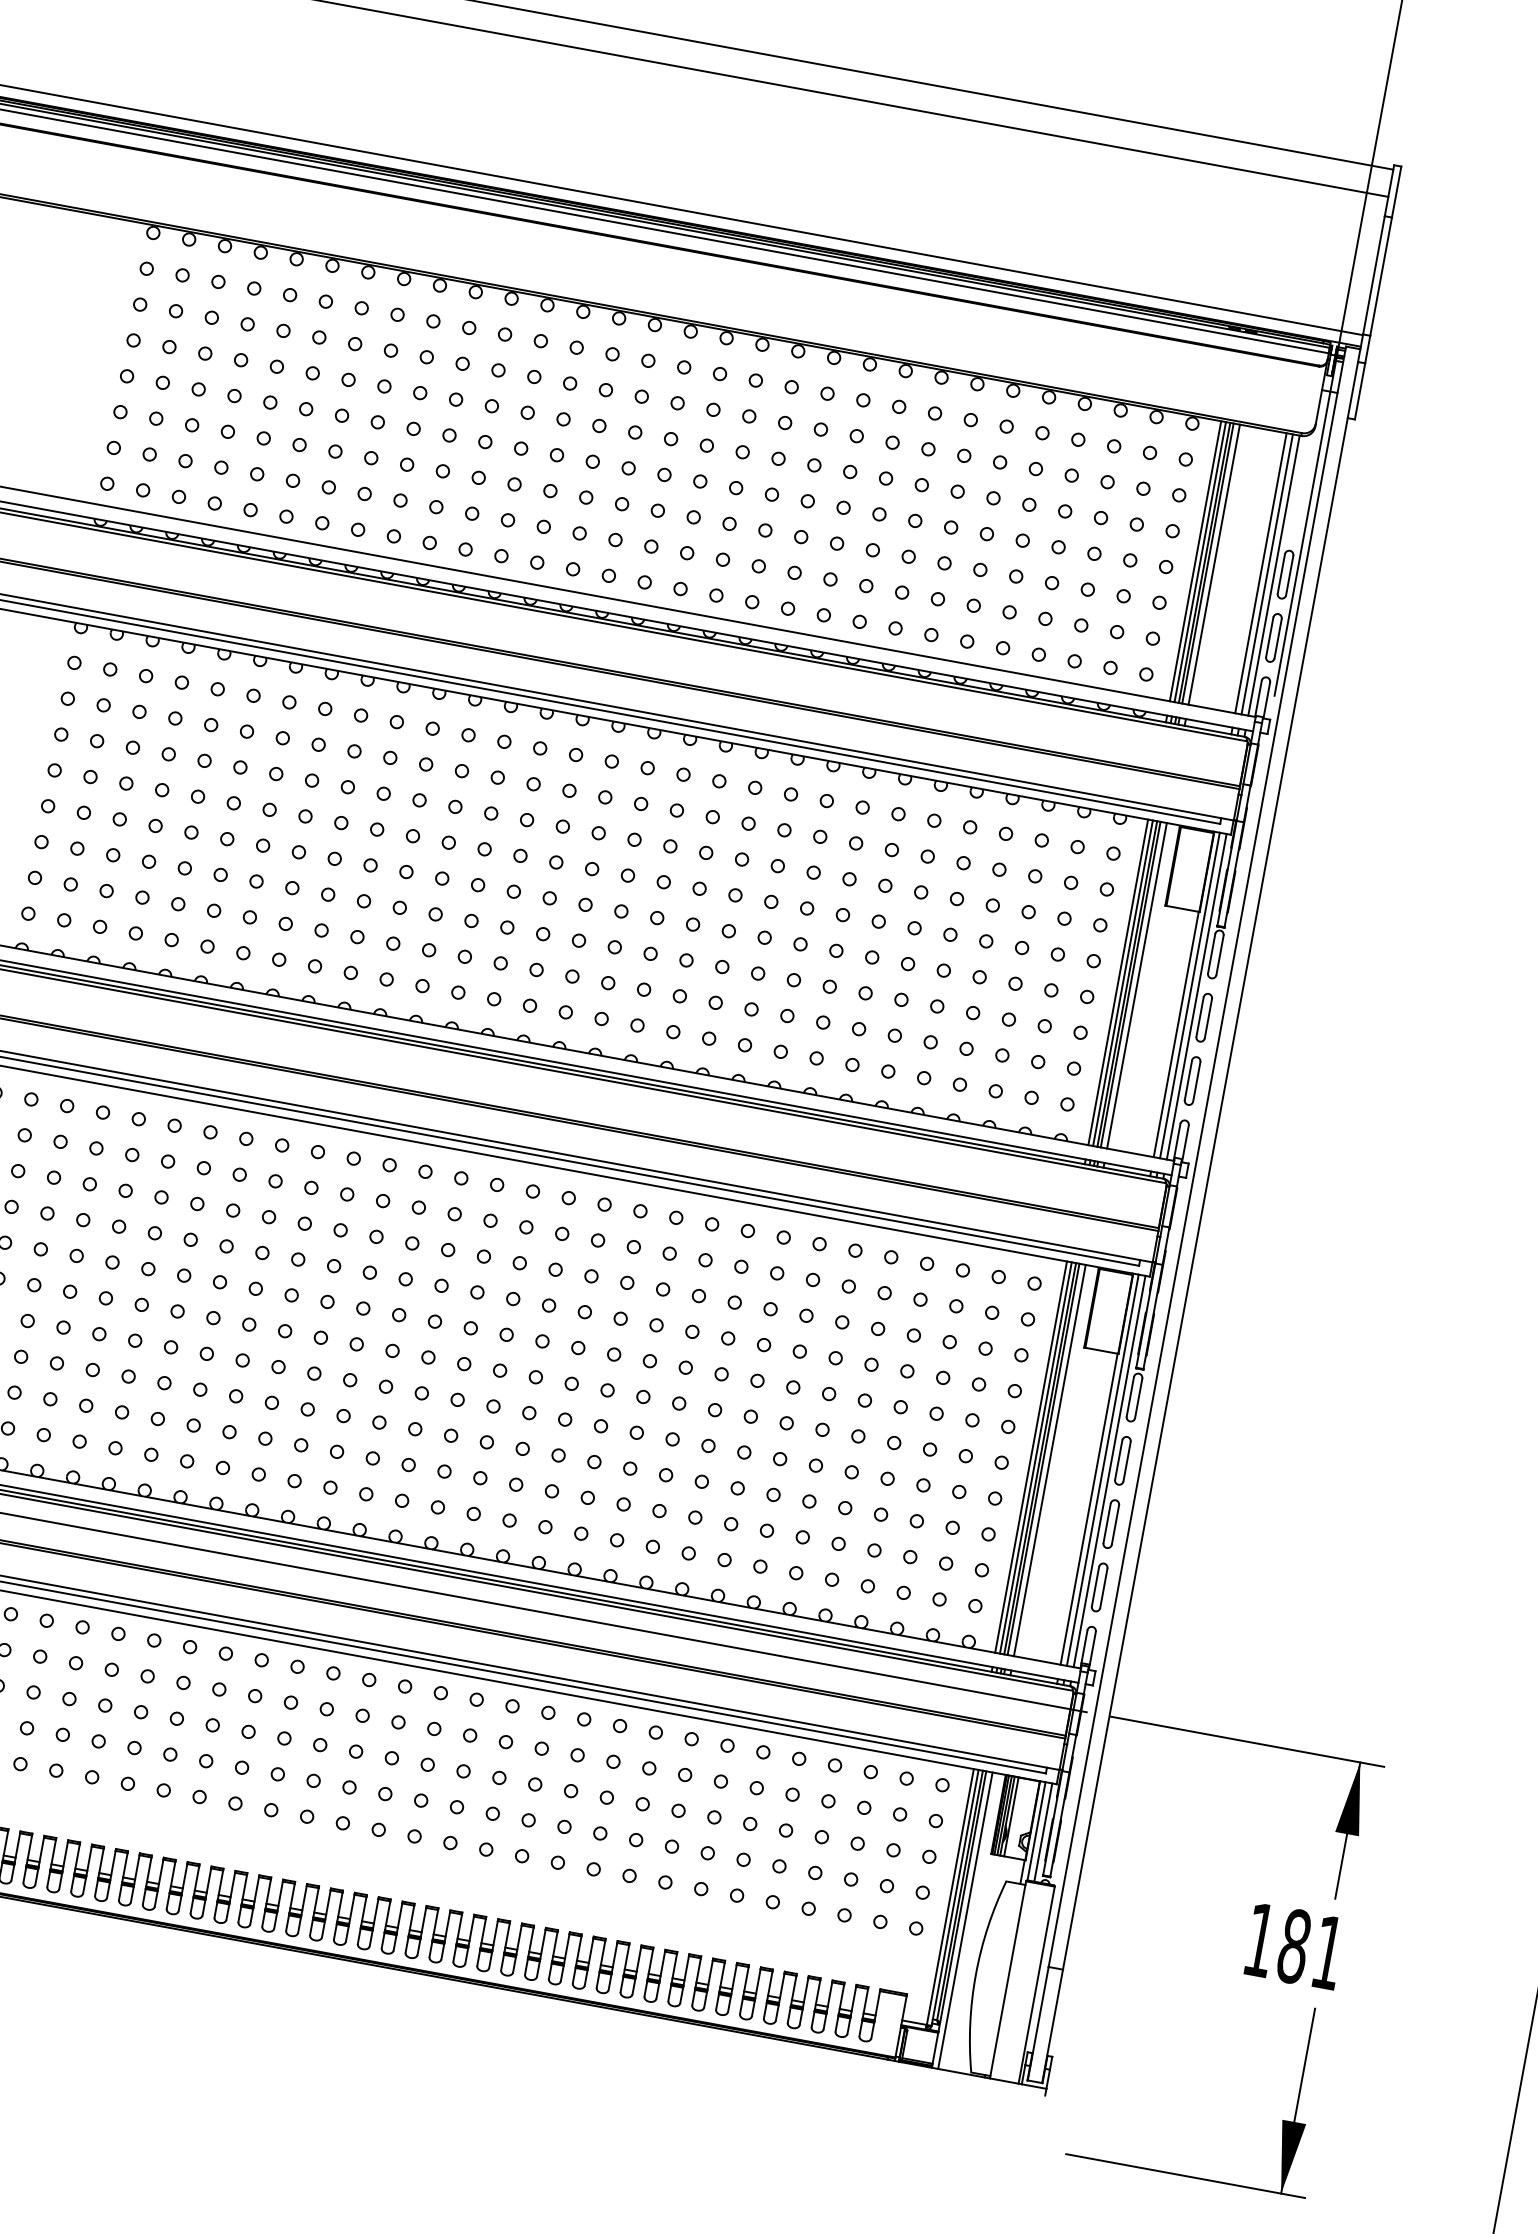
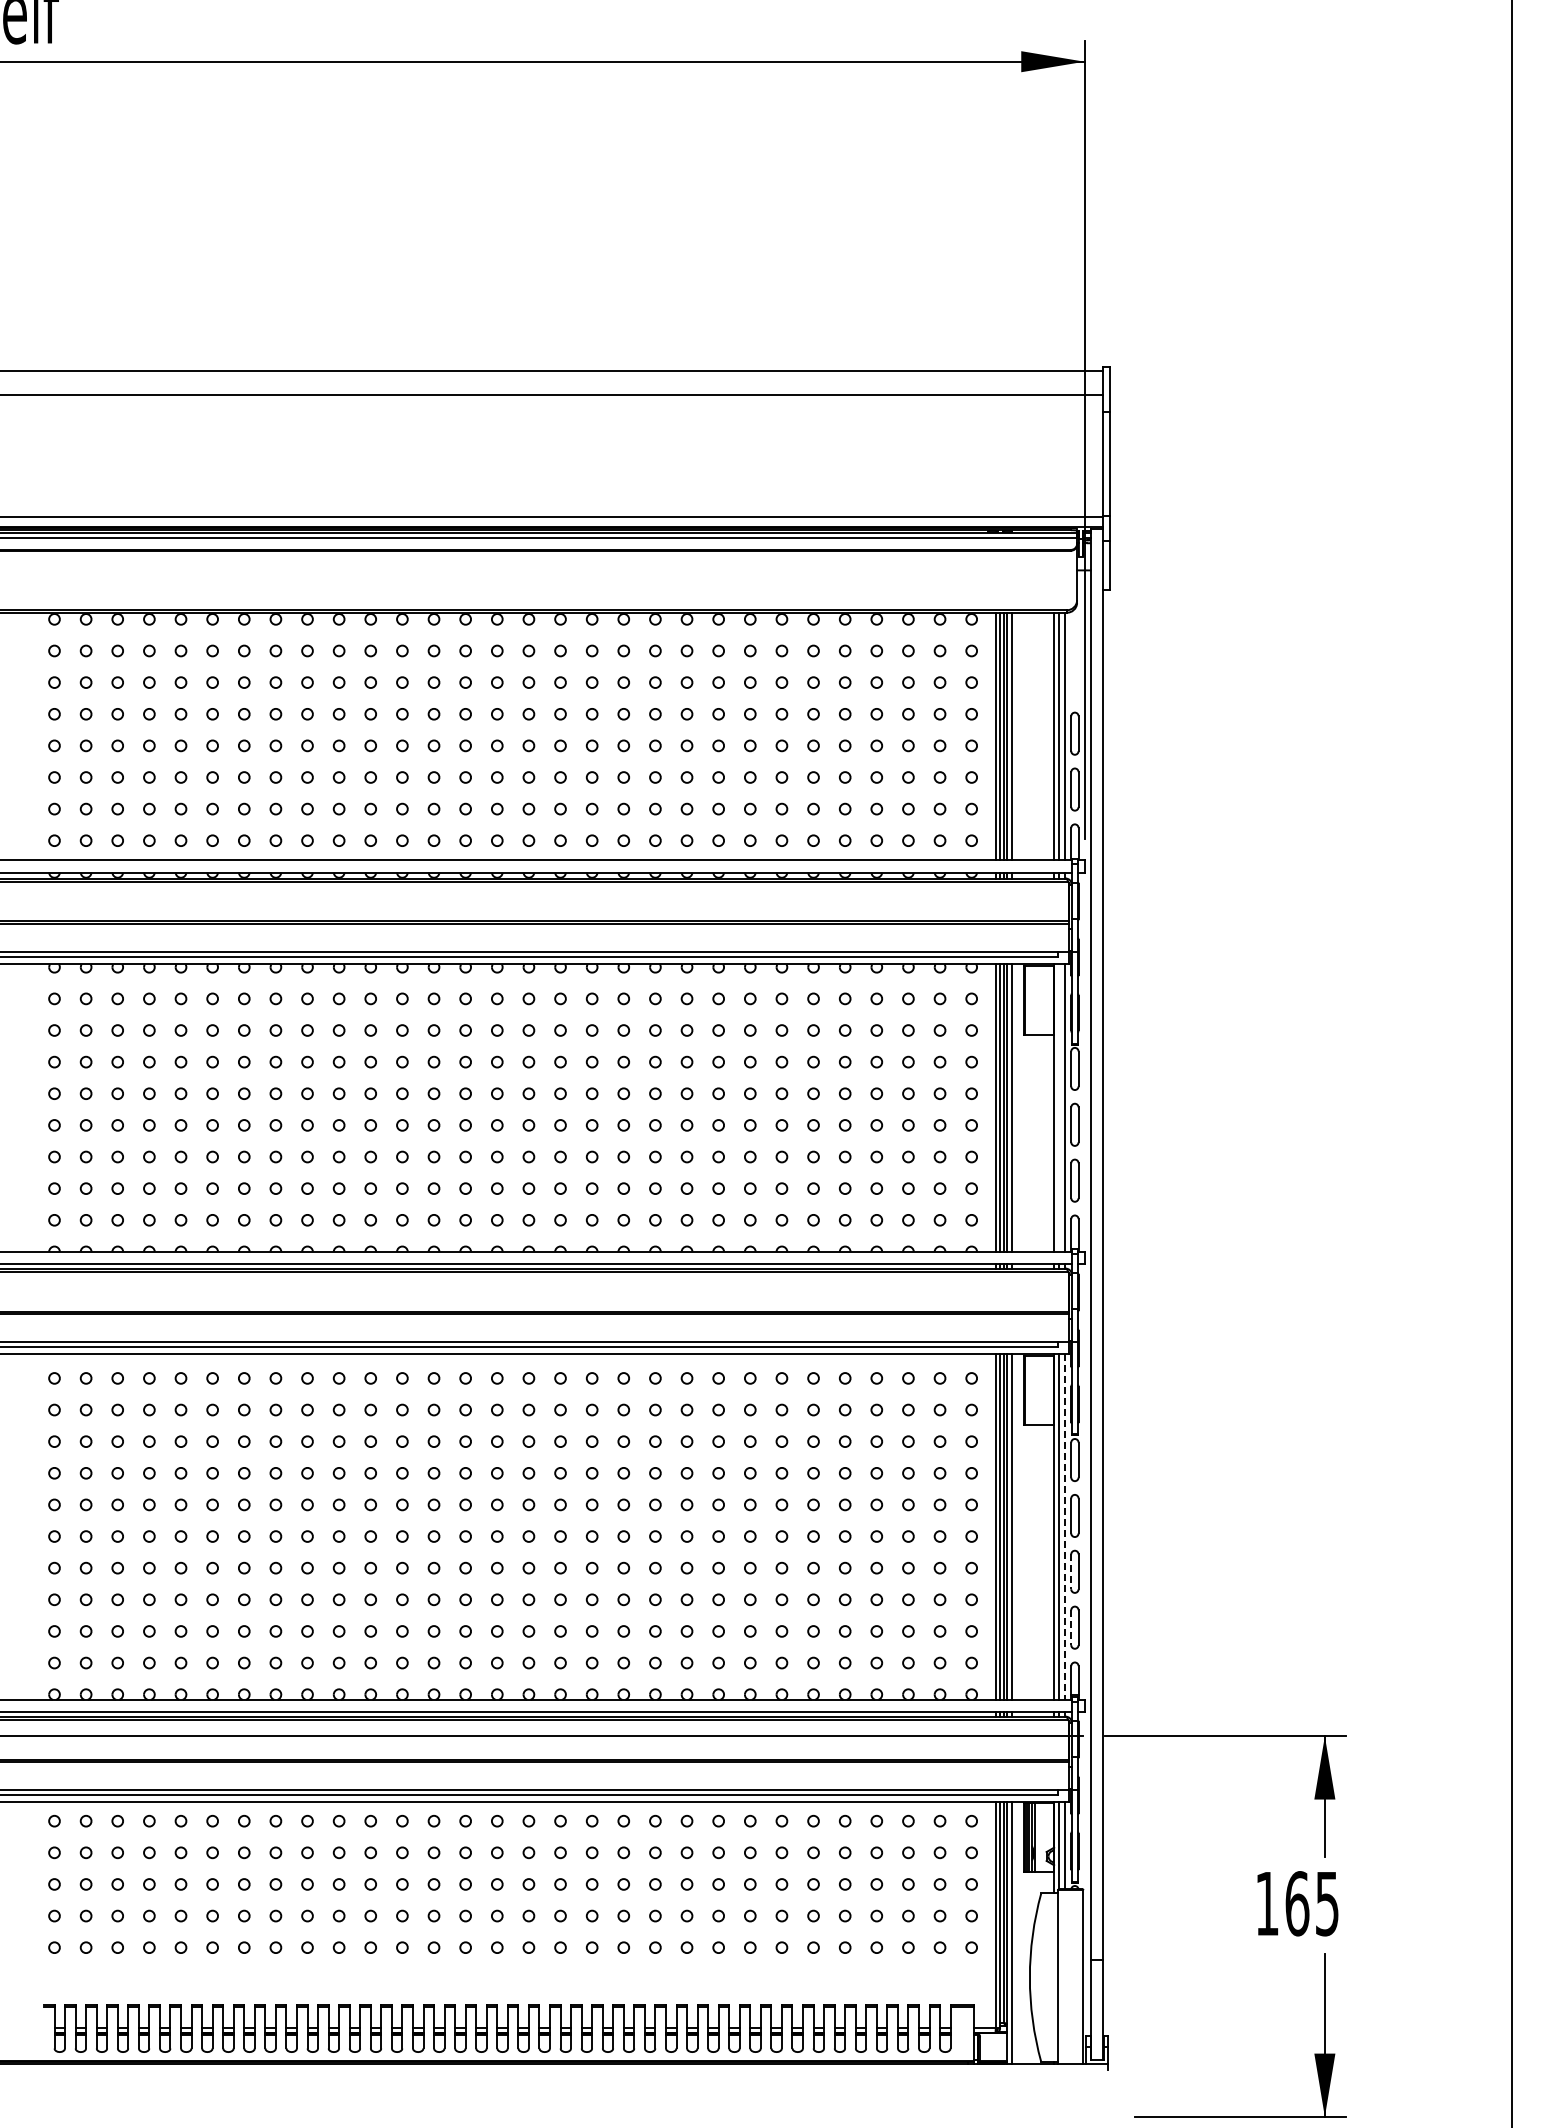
line: (1190, 994) -> (1059, 1107), removed
line: (1109, 1472) -> (1065, 1527), solid -> dashed
line: (1107, 1524) -> (1071, 1572), solid -> dashed
line: (1095, 1587) -> (1071, 1628), solid -> dashed
text: (1310, 1949) -> (1311, 1903), 181 -> 165

